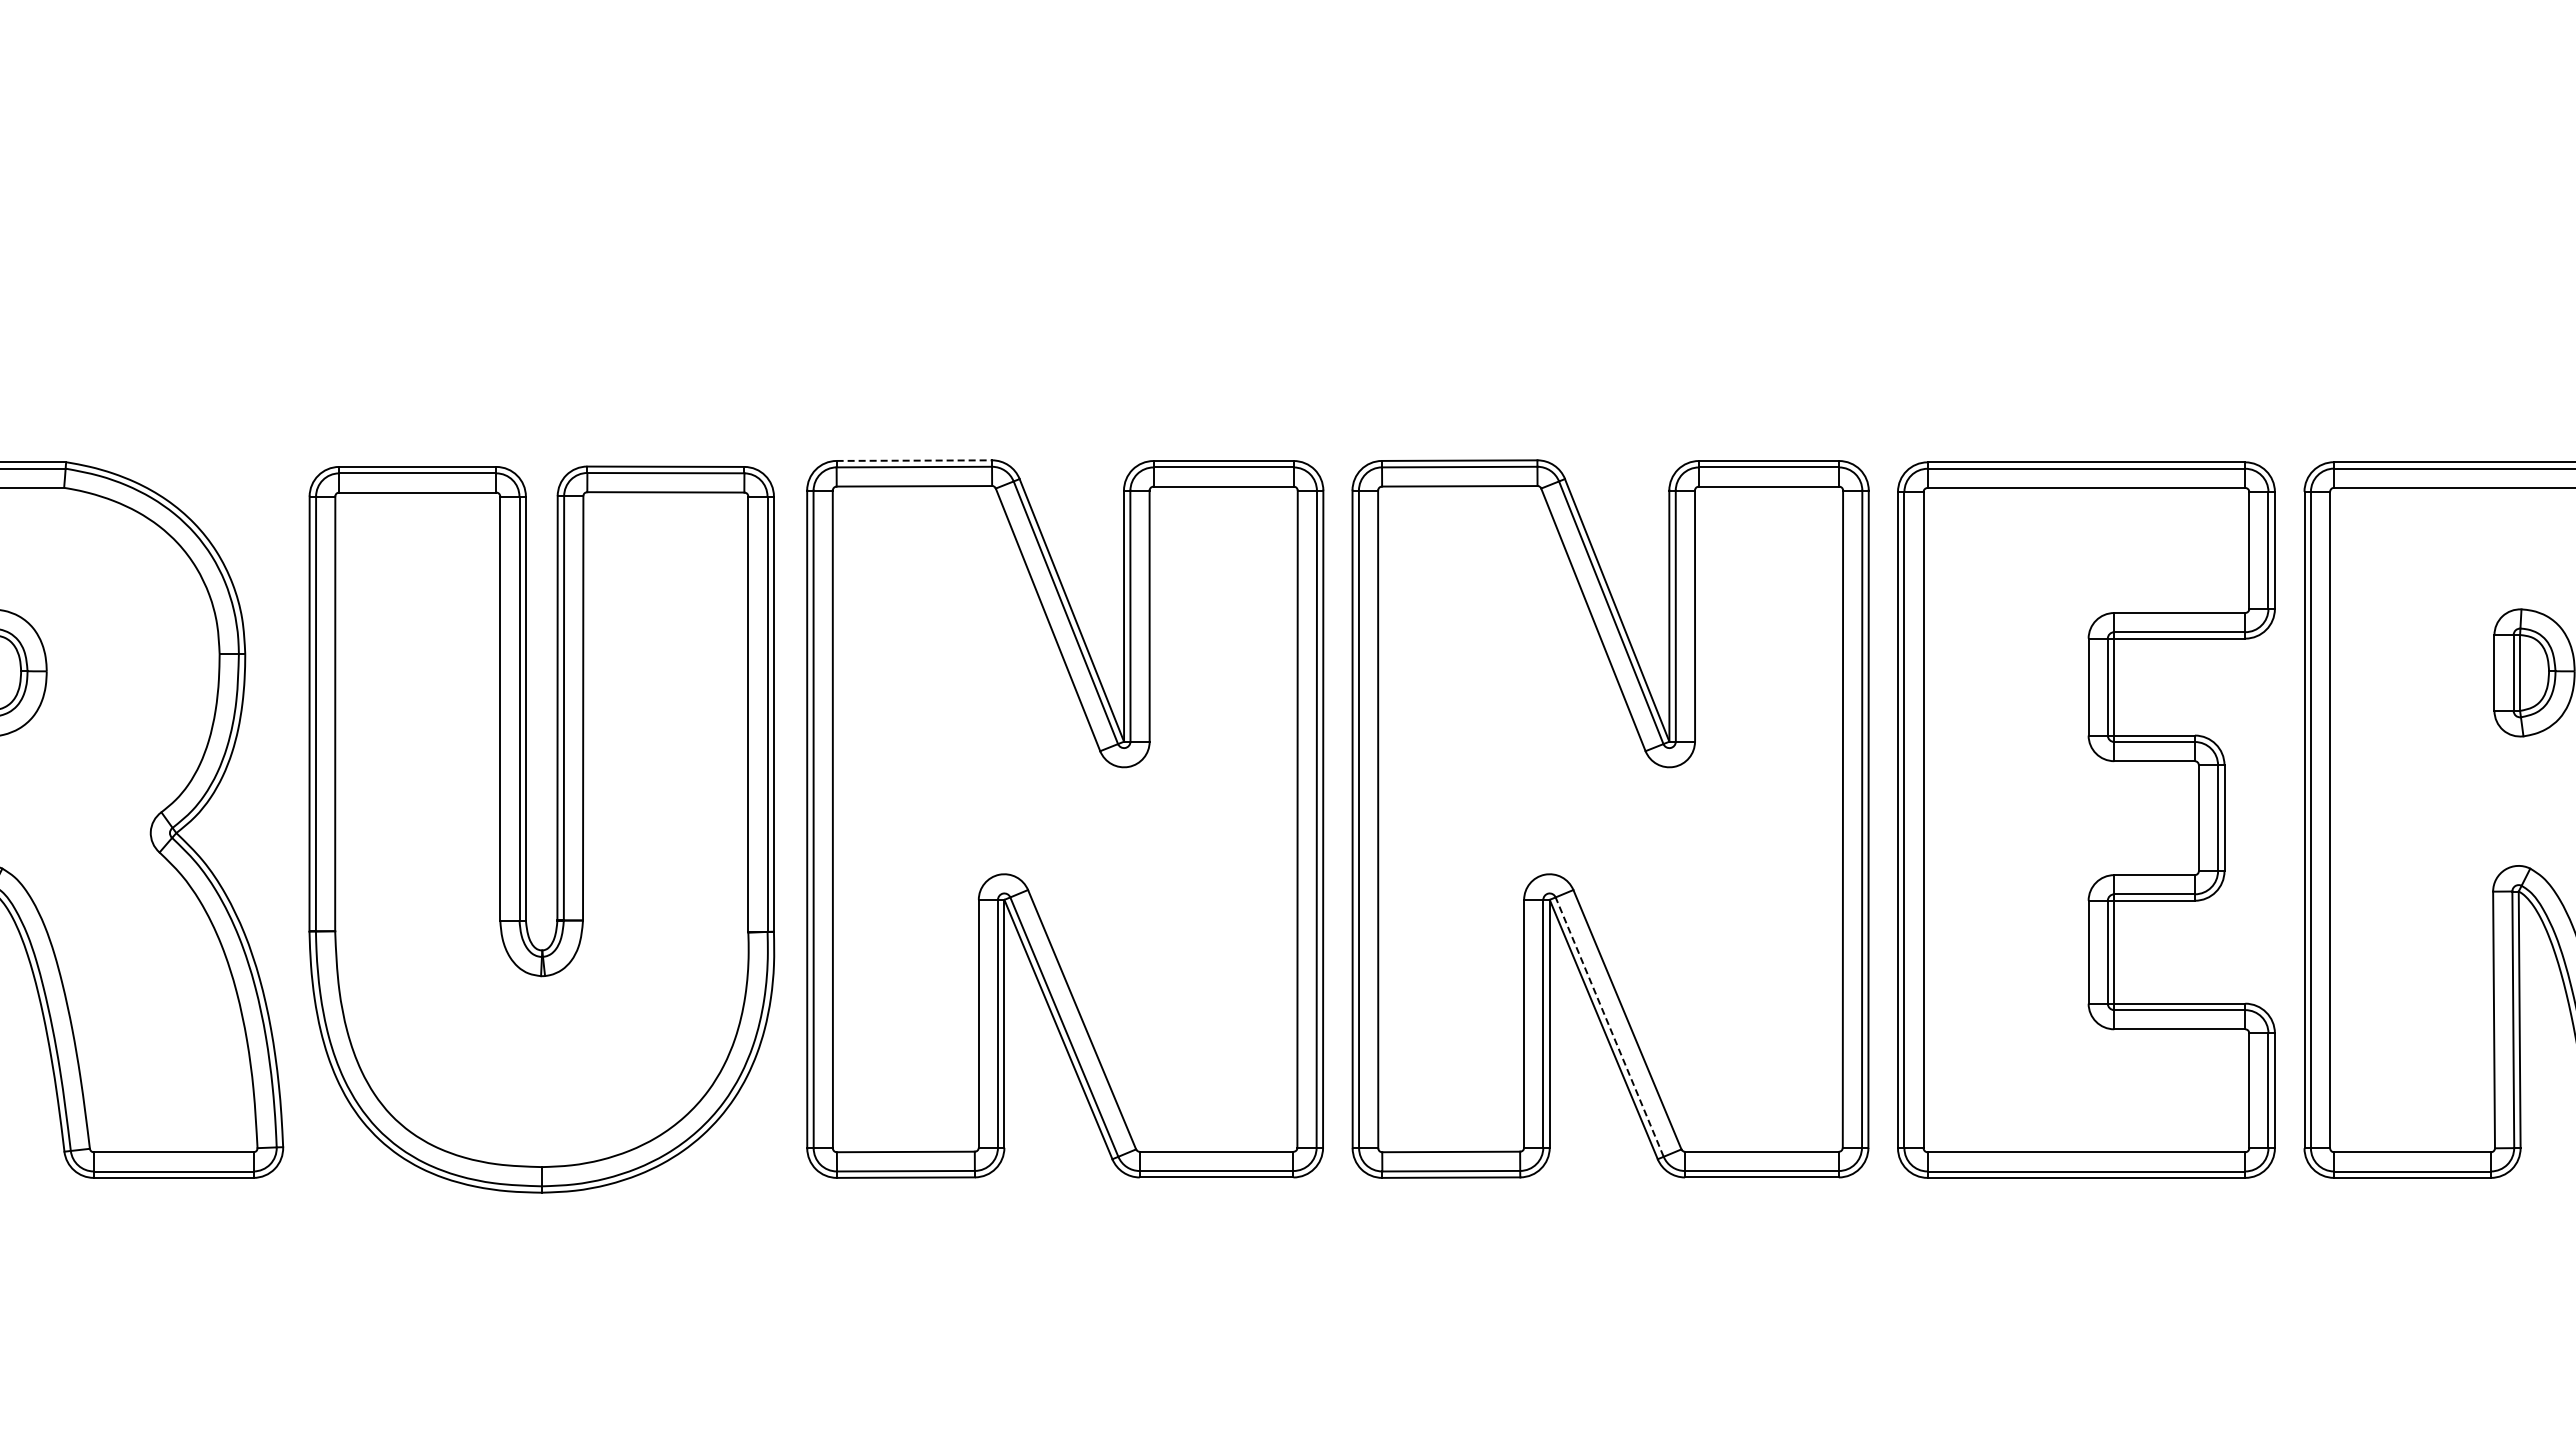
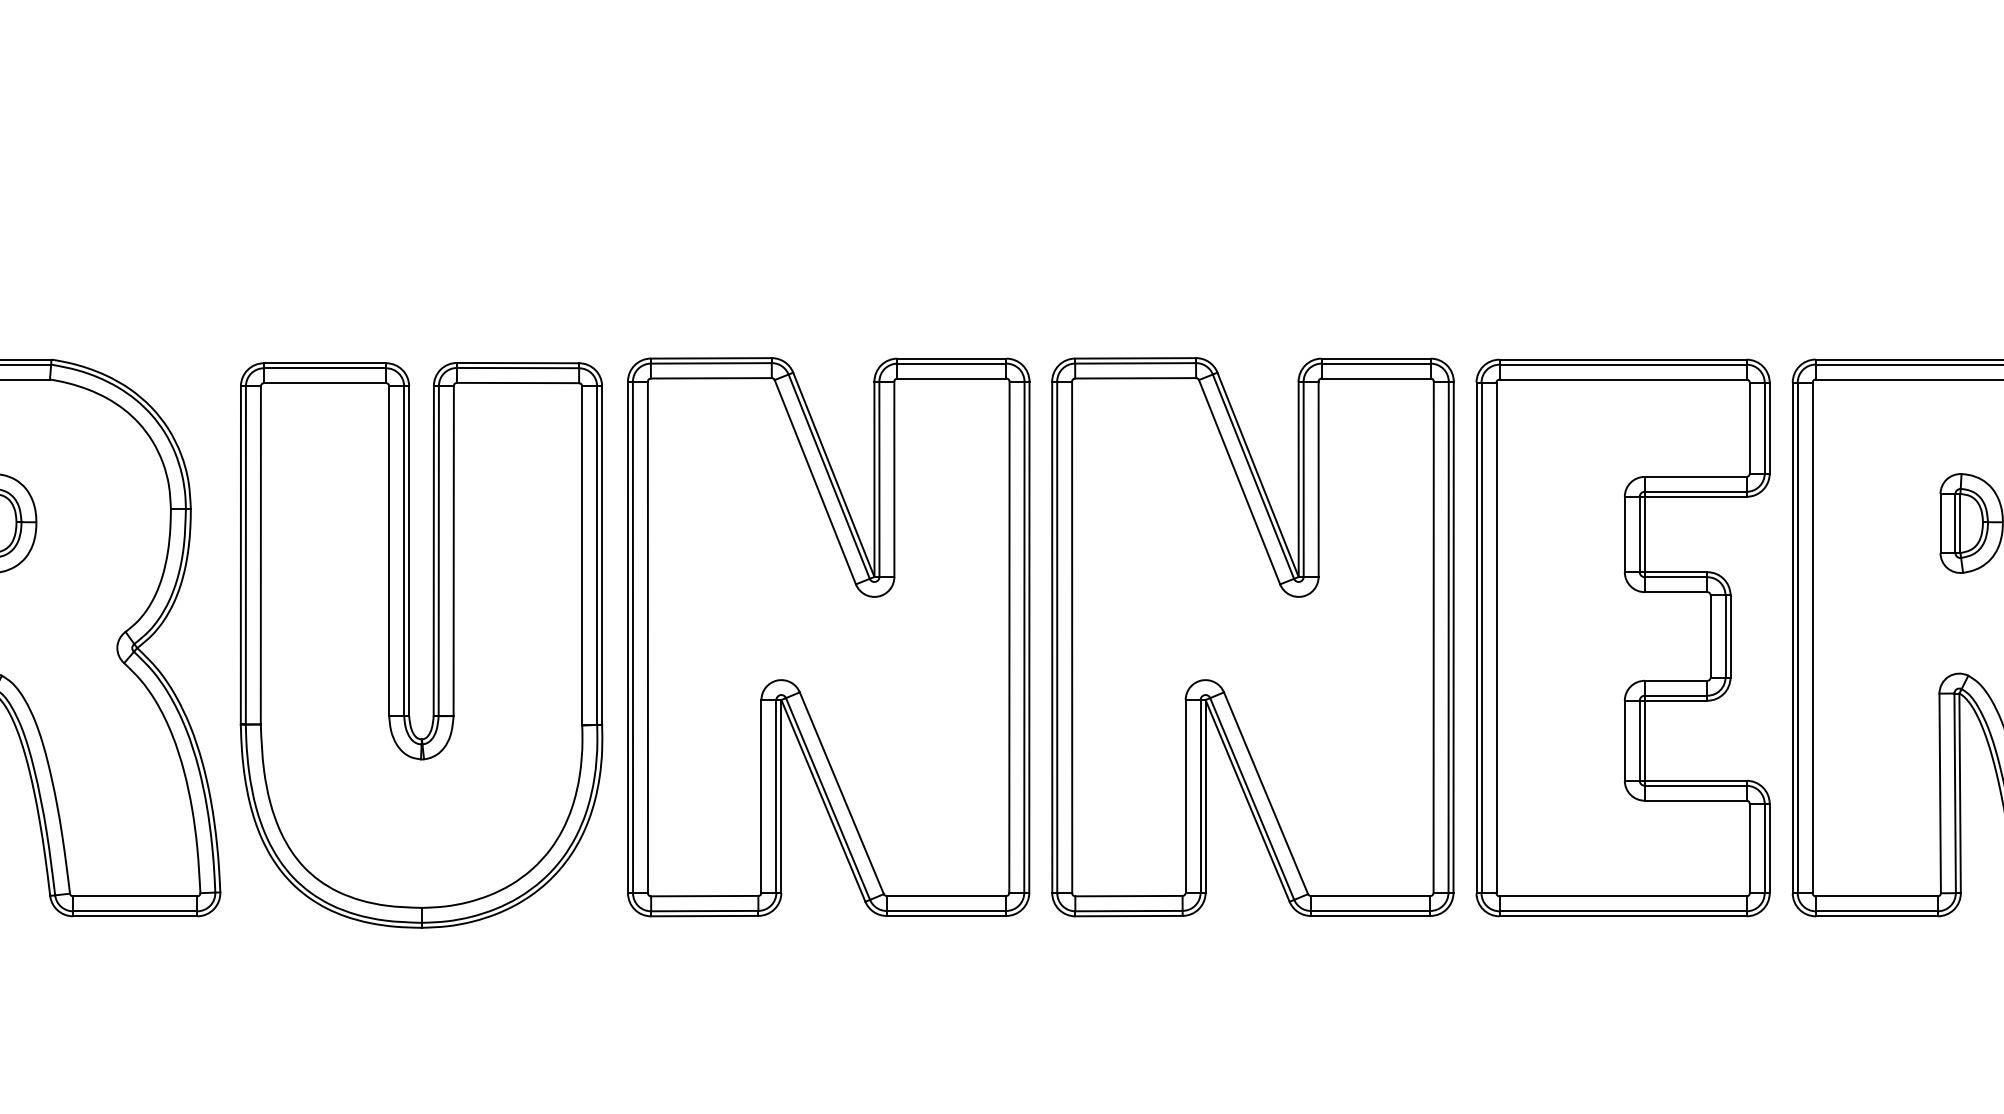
line: (914, 460) -> (711, 358), dashed -> solid
line: (1609, 1026) -> (1252, 798), dashed -> solid

